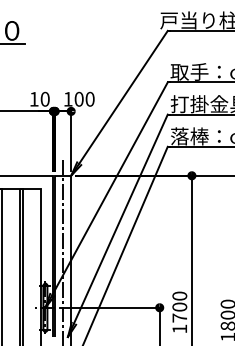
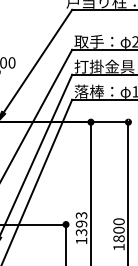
text: (179, 306) -> (81, 223), 1700 -> 1393

